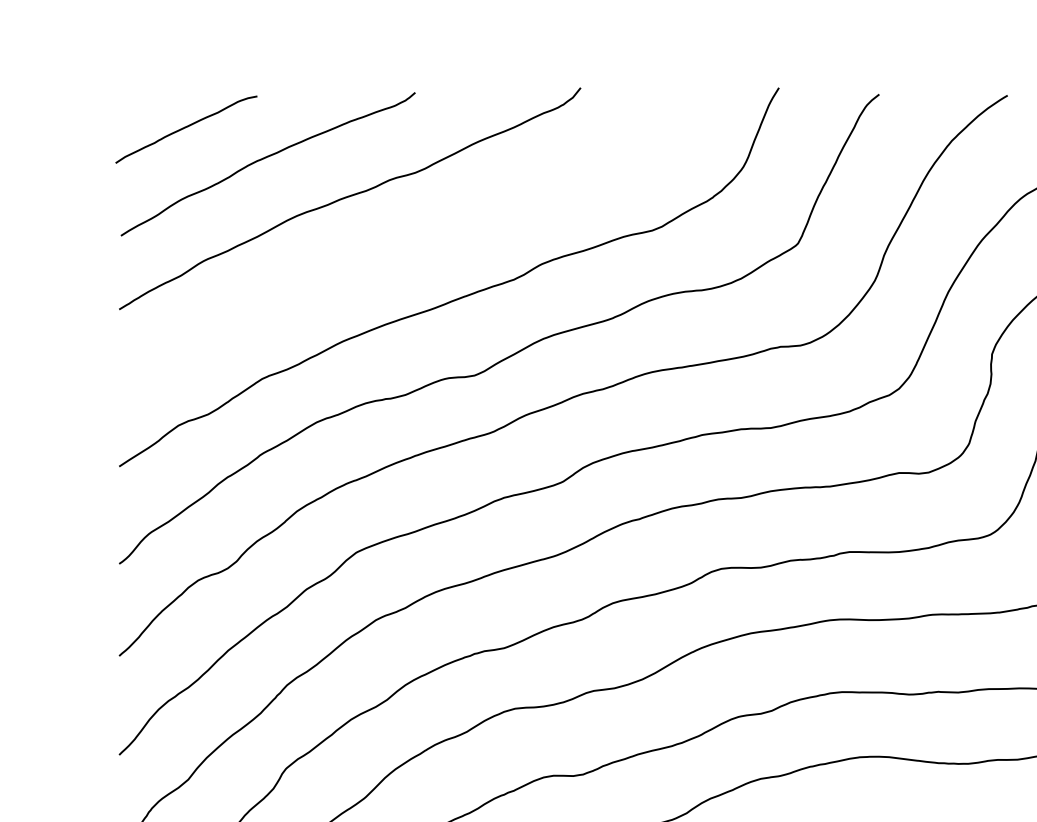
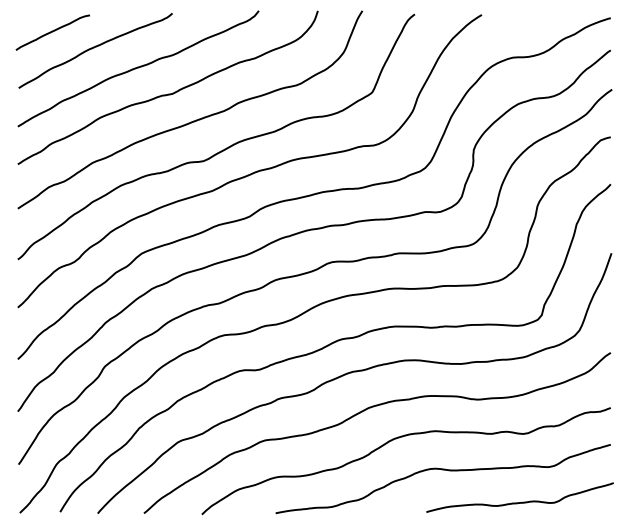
curve: (407, 246) -> (168, 93), added

